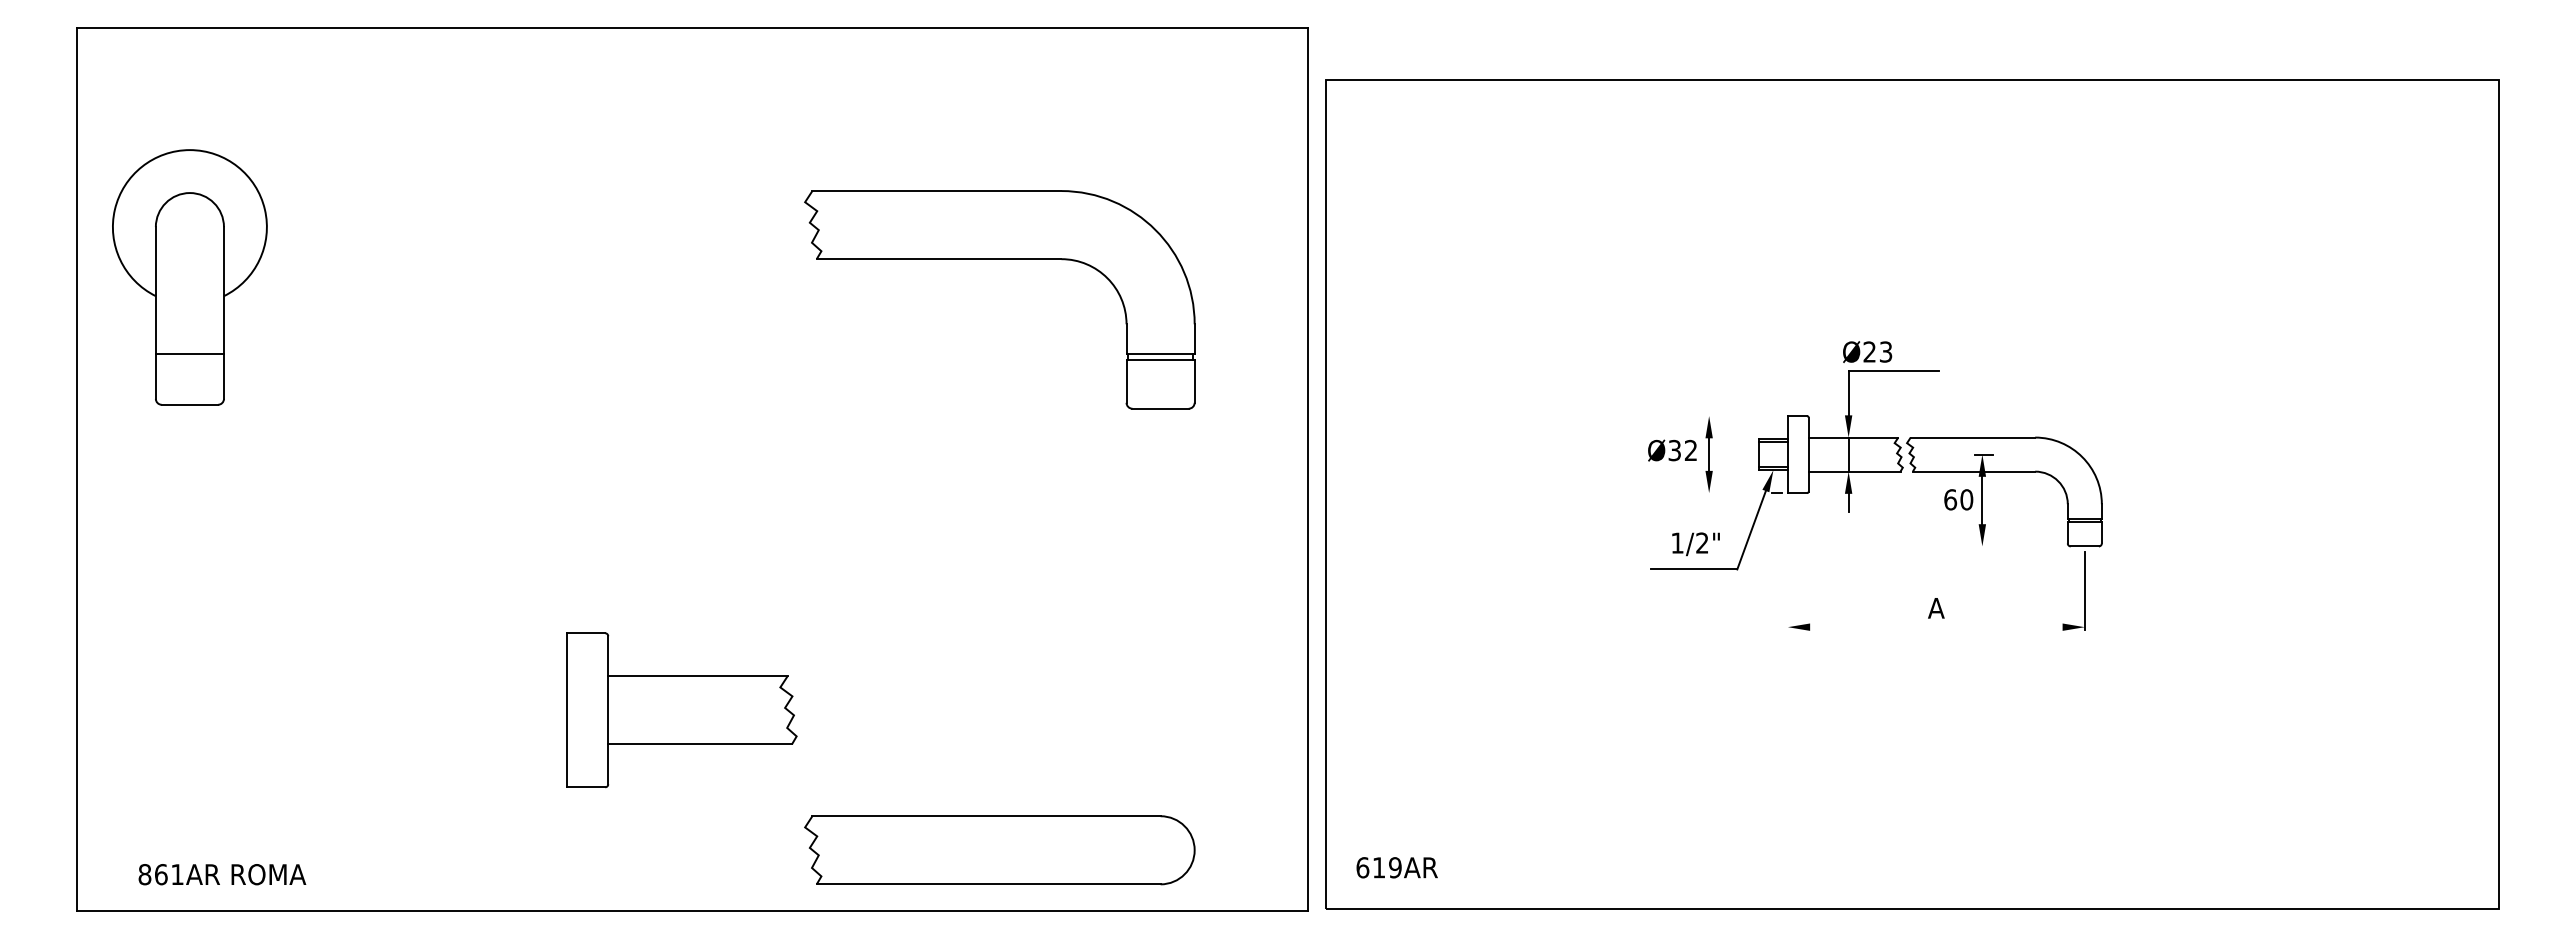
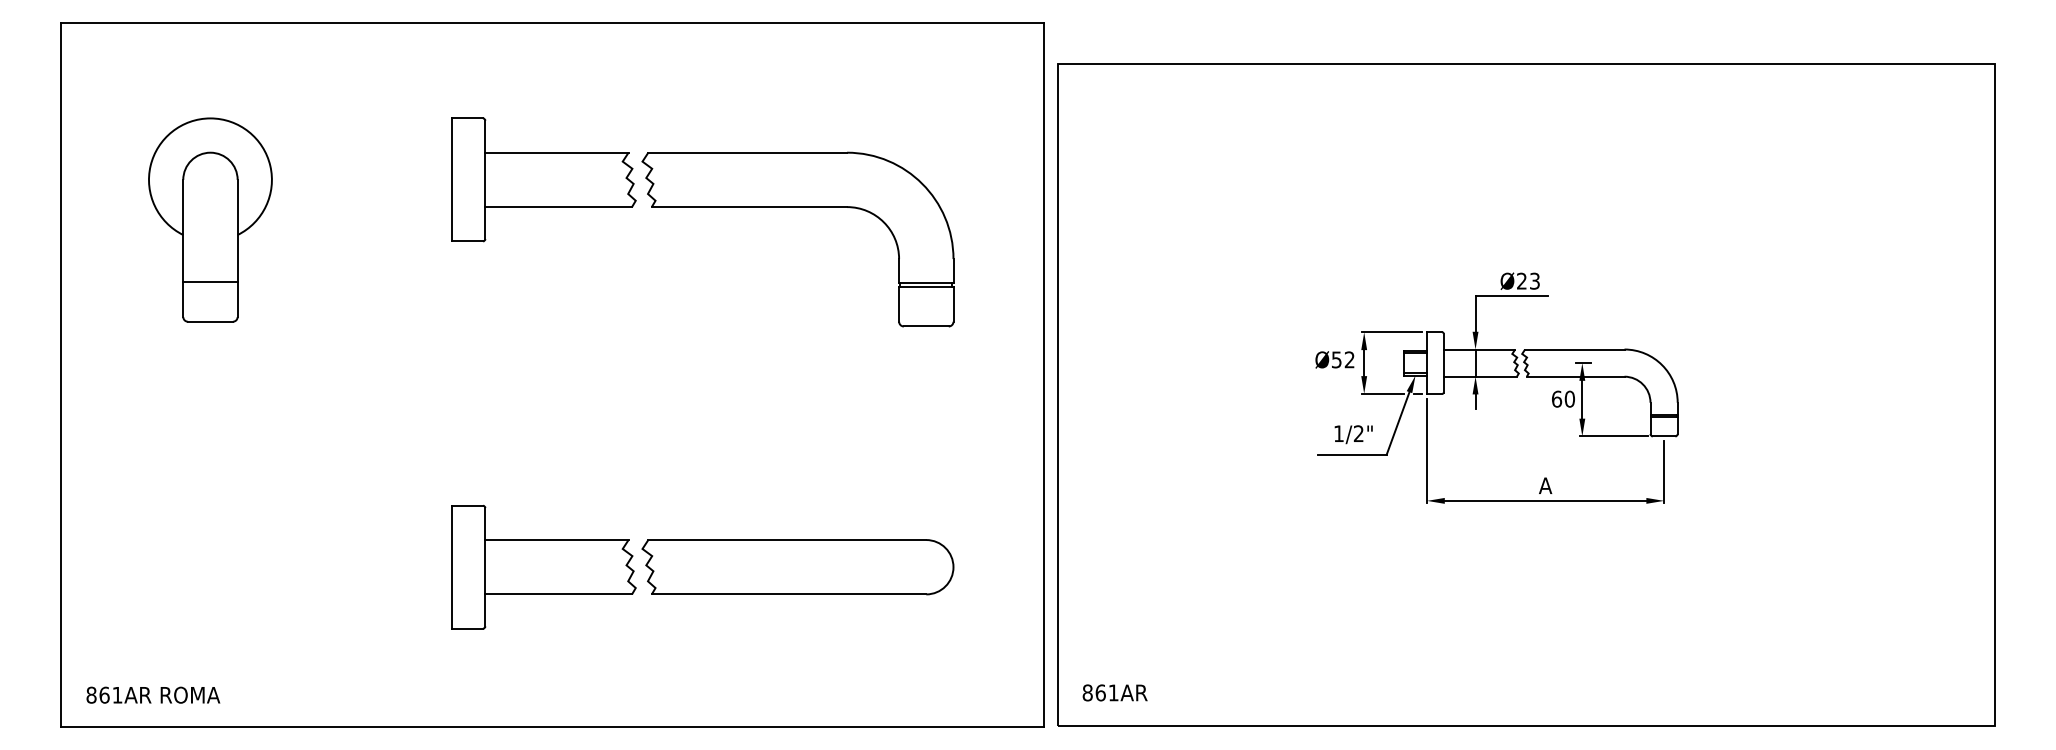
part: (681, 224) -> (543, 179), added
part: (189, 277) -> (210, 220), moved
text: (1867, 351) -> (1520, 280), moved
line: (1743, 416) -> (1391, 332), added
text: (1674, 449) -> (1336, 359), Ø32 -> Ø52
line: (1732, 493) -> (1382, 394), added
line: (2021, 546) -> (1613, 436), added
line: (1787, 564) -> (1426, 450), added
line: (1936, 627) -> (1545, 501), added
part: (999, 850) -> (797, 567), moved
text: (1378, 867) -> (1100, 692), 619AR -> 861AR
text: (222, 874) -> (153, 695), moved

